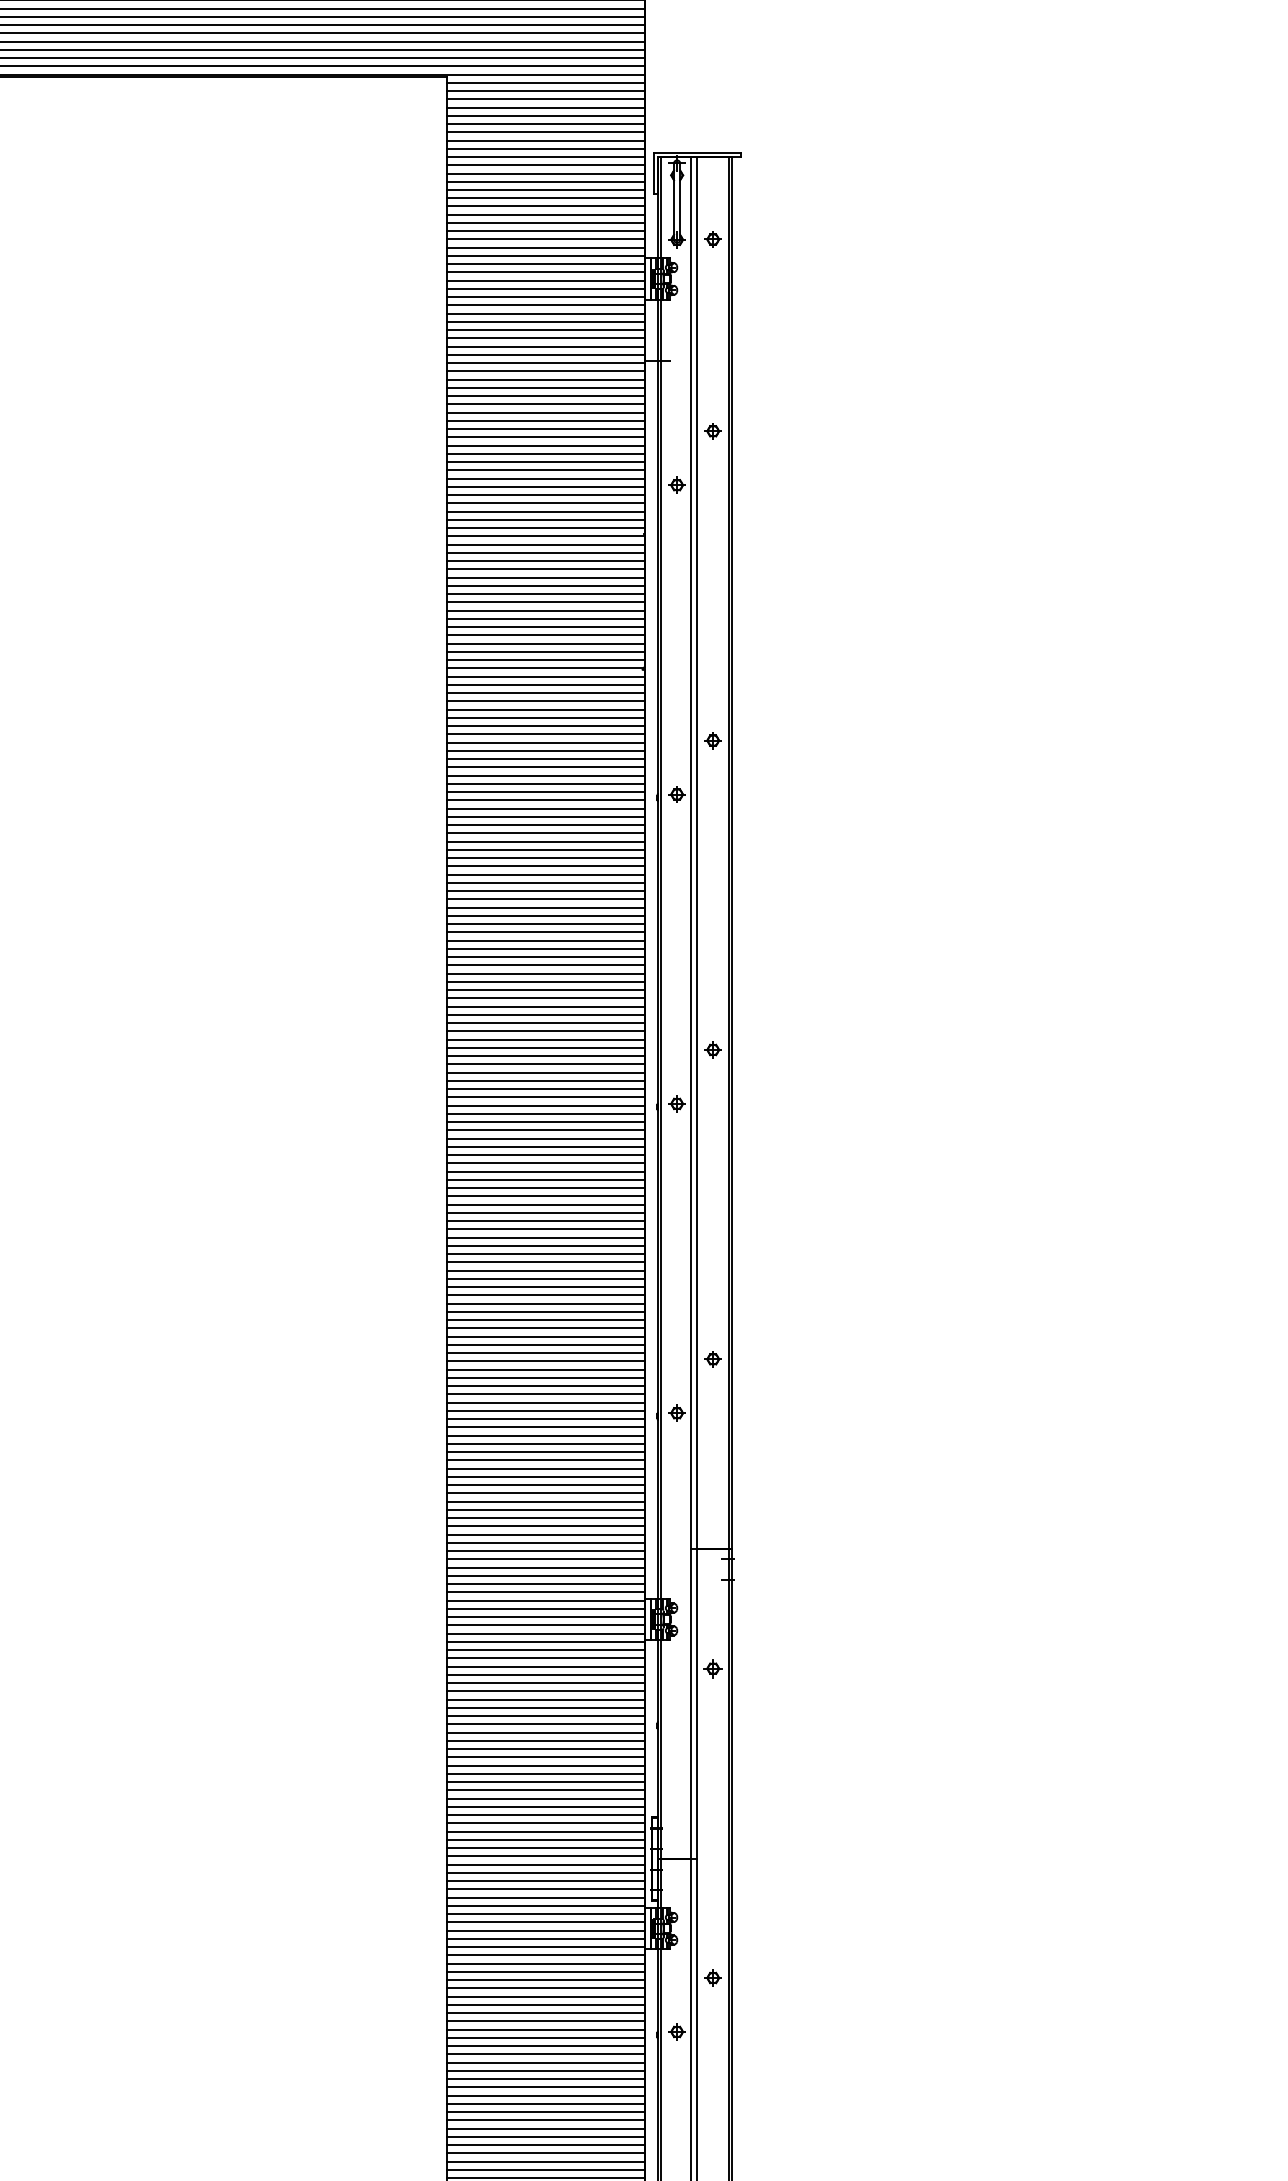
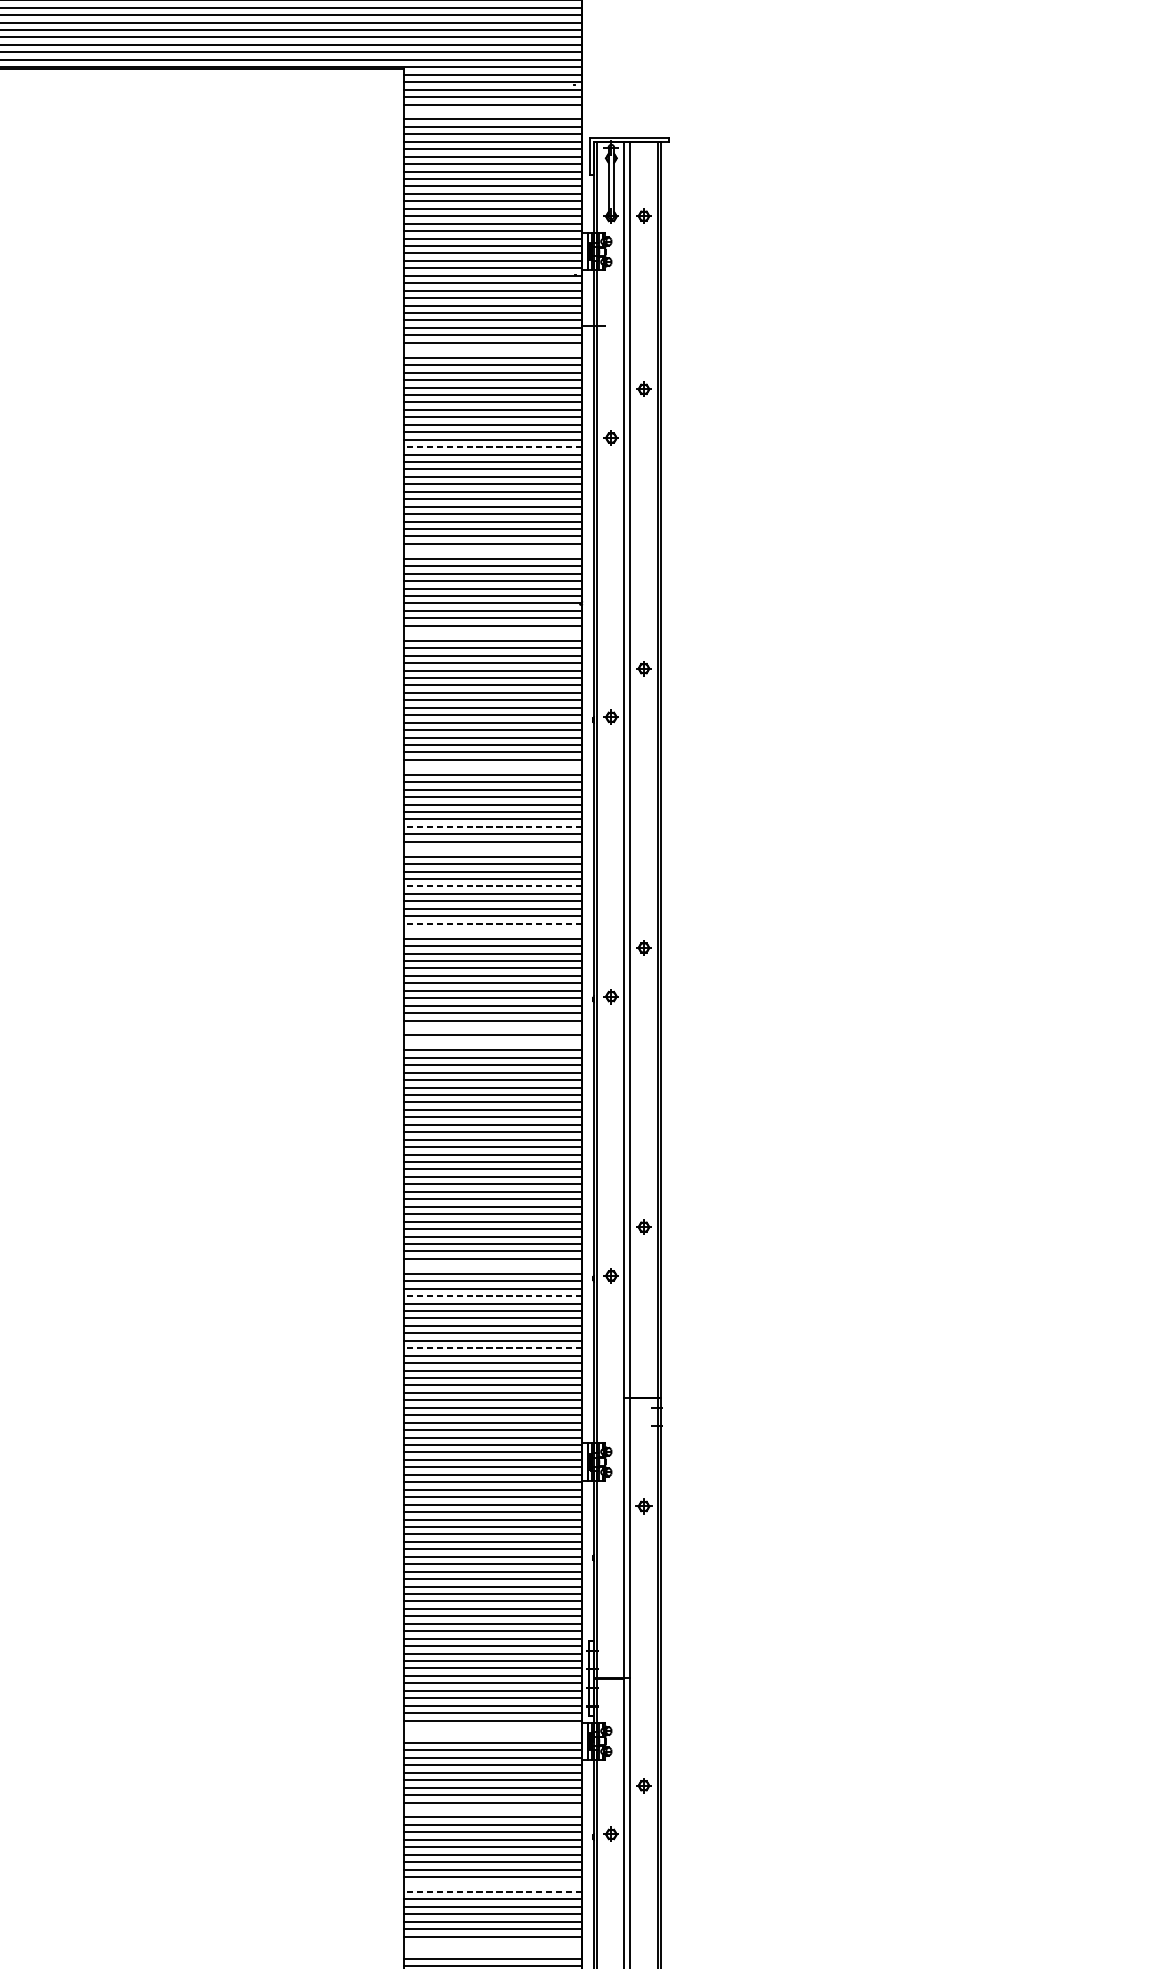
line: (545, 124) -> (492, 112), removed
line: (545, 387) -> (492, 349), removed
line: (545, 495) -> (492, 447), solid -> dashed
line: (545, 610) -> (492, 551), removed
line: (545, 701) -> (492, 633), removed
line: (545, 849) -> (492, 766), removed
line: (545, 915) -> (492, 826), solid -> dashed
line: (545, 940) -> (492, 849), removed
line: (545, 981) -> (492, 886), solid -> dashed
line: (545, 1023) -> (492, 924), solid -> dashed
line: (545, 1031) -> (492, 931), removed
line: (545, 1138) -> (492, 1027), removed
line: (545, 1155) -> (492, 1043), removed
line: (545, 1402) -> (492, 1266), removed
line: (545, 1435) -> (492, 1295), solid -> dashed
line: (545, 1493) -> (492, 1348), solid -> dashed
line: (545, 1914) -> (492, 1728), removed
line: (545, 1922) -> (492, 1735), removed
line: (545, 2004) -> (492, 1809), removed
line: (545, 2087) -> (492, 1884), removed
line: (545, 2095) -> (492, 1891), solid -> dashed
line: (545, 2153) -> (492, 1944), removed
line: (545, 2161) -> (492, 1951), removed

